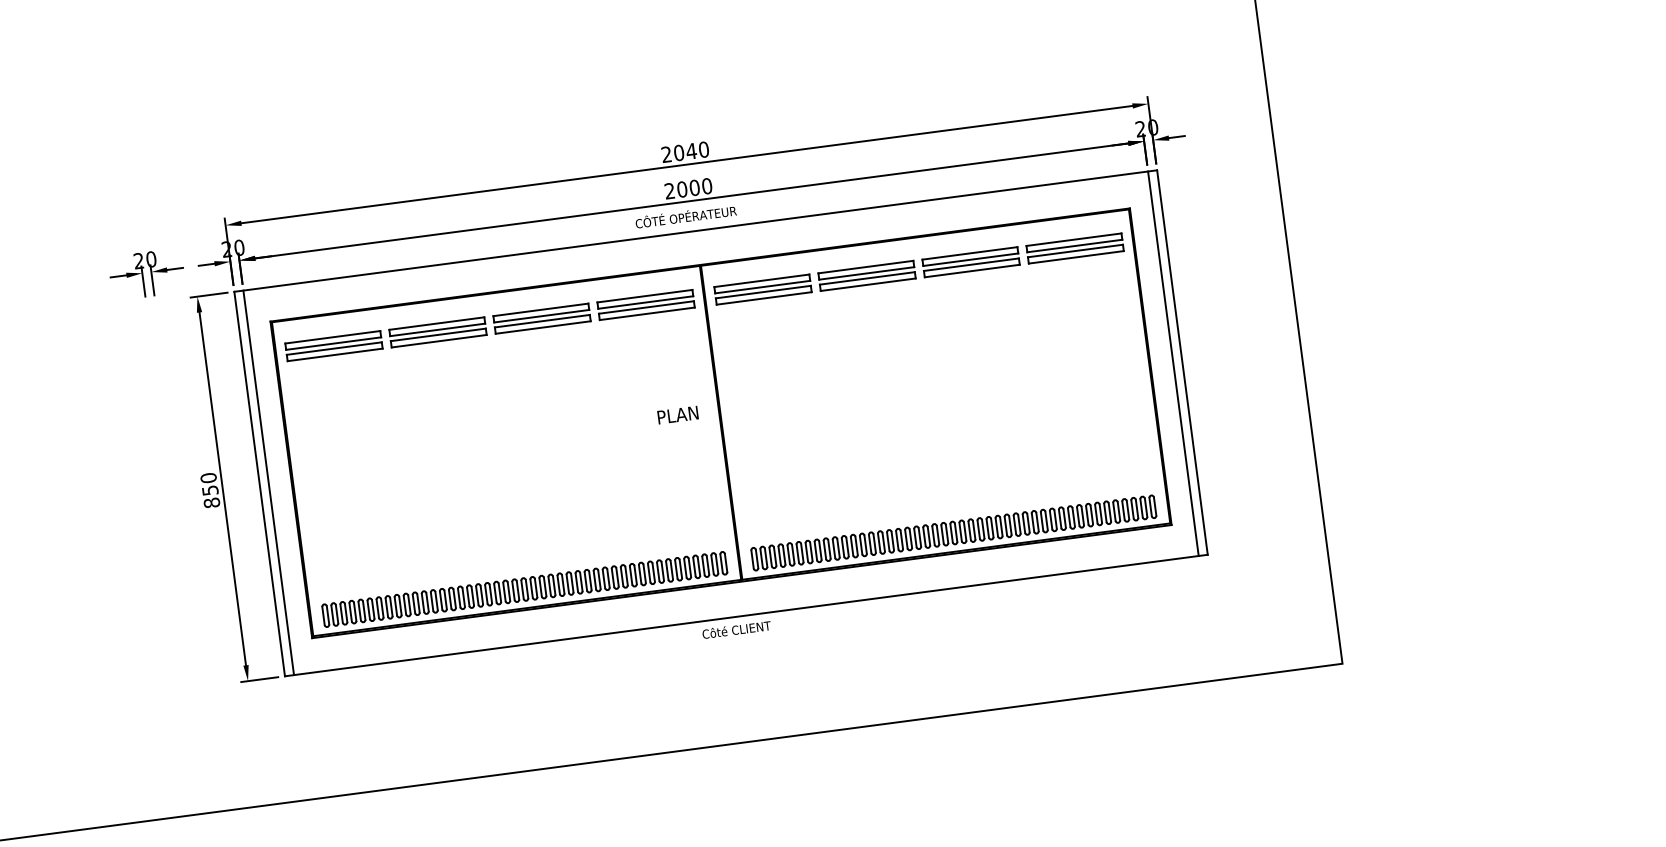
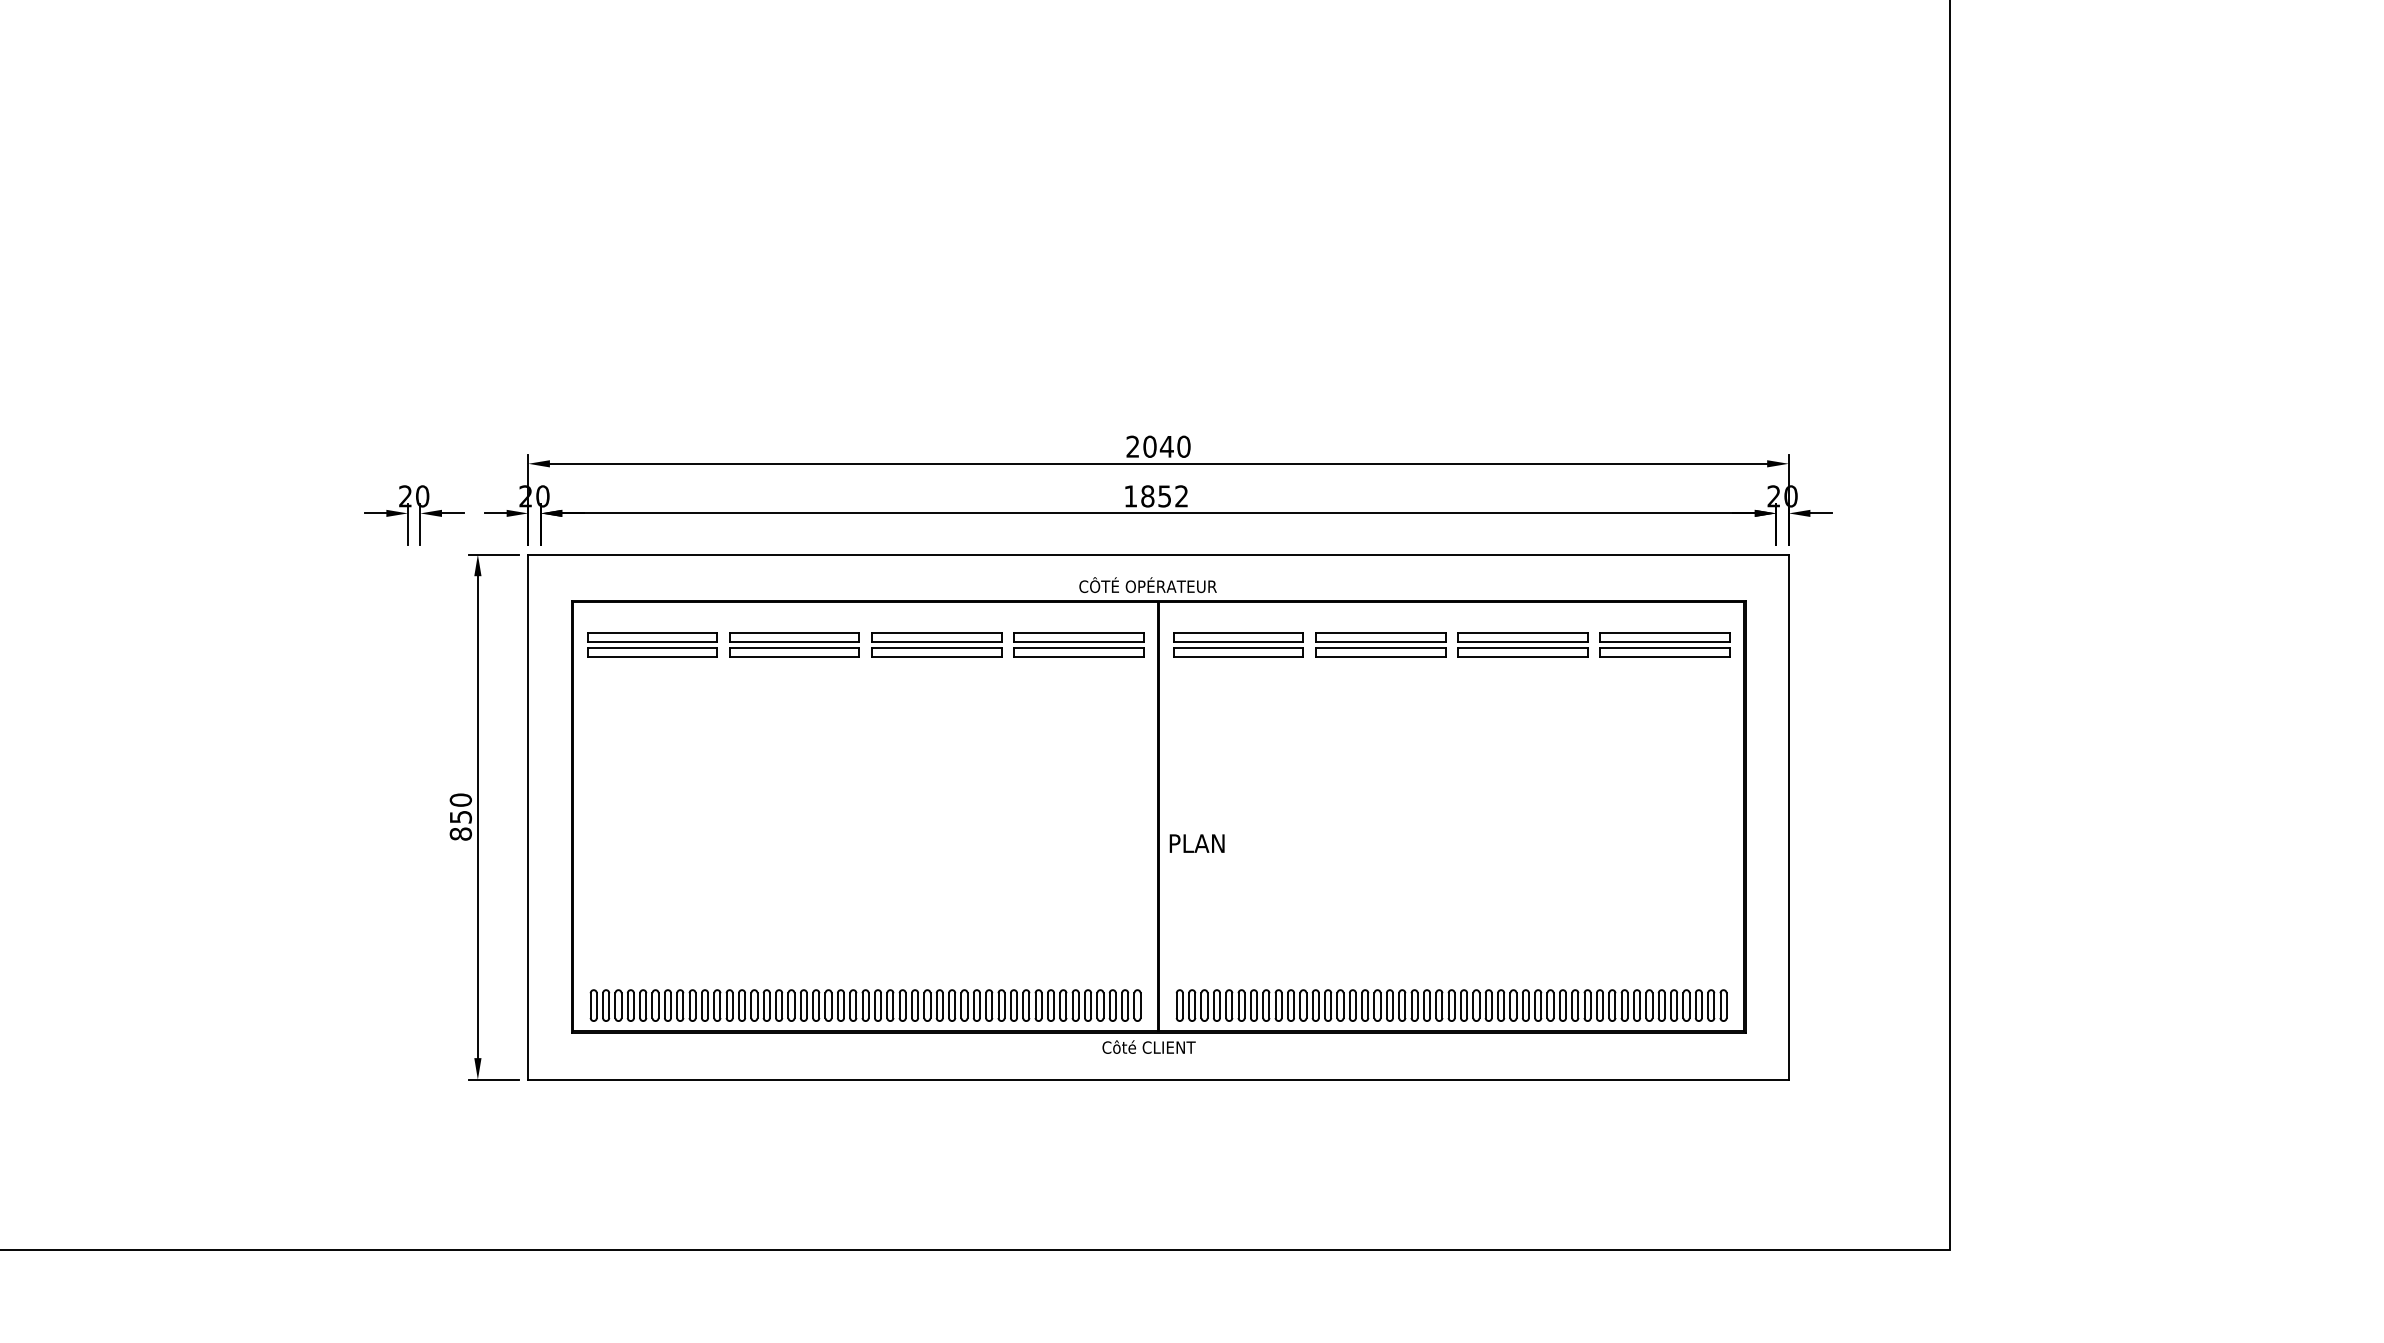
text: (688, 188) -> (1156, 496), 2000 -> 1852
text: (685, 215) -> (1147, 584), moved
line: (1173, 363) -> (1776, 816), removed
text: (677, 415) -> (1196, 843), moved
line: (268, 482) -> (540, 816), removed
text: (736, 629) -> (1148, 1046), moved

